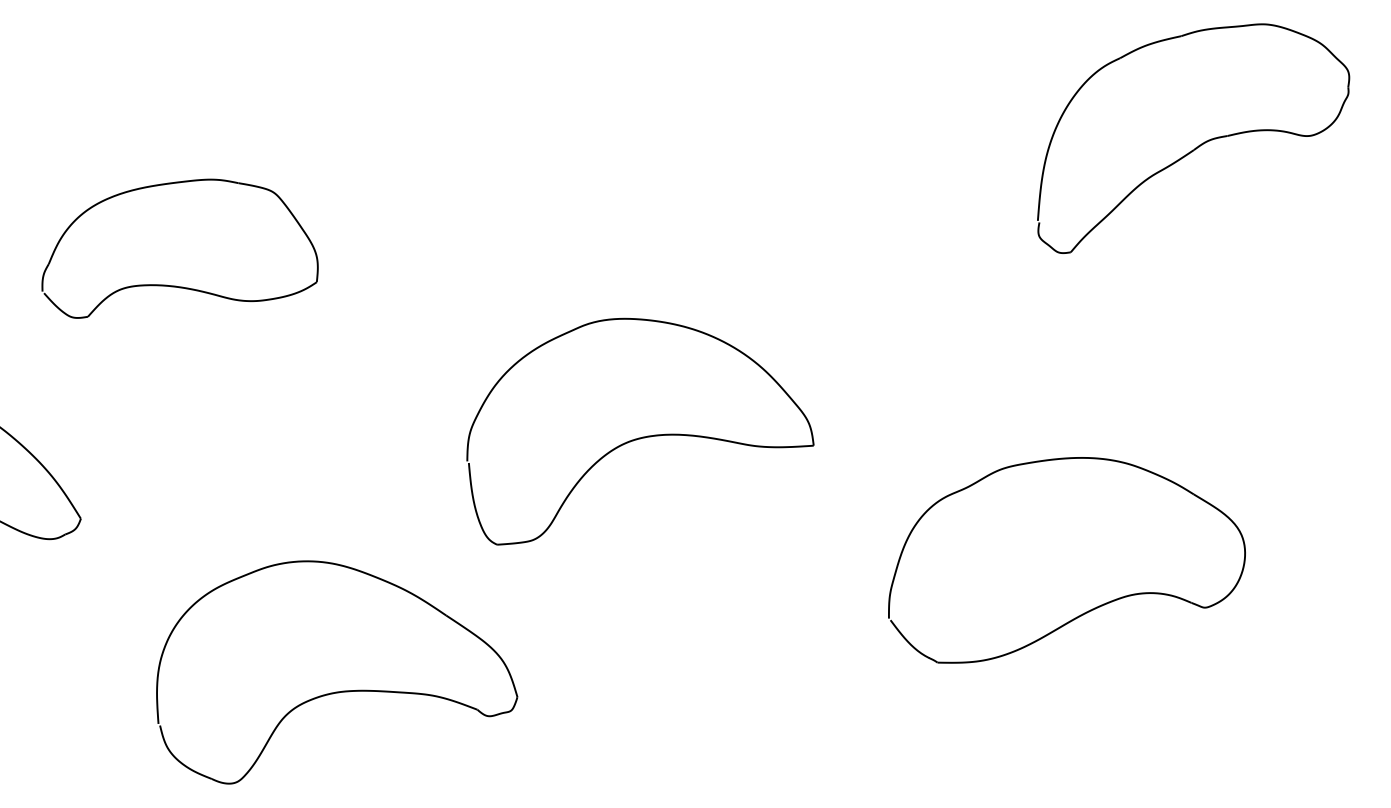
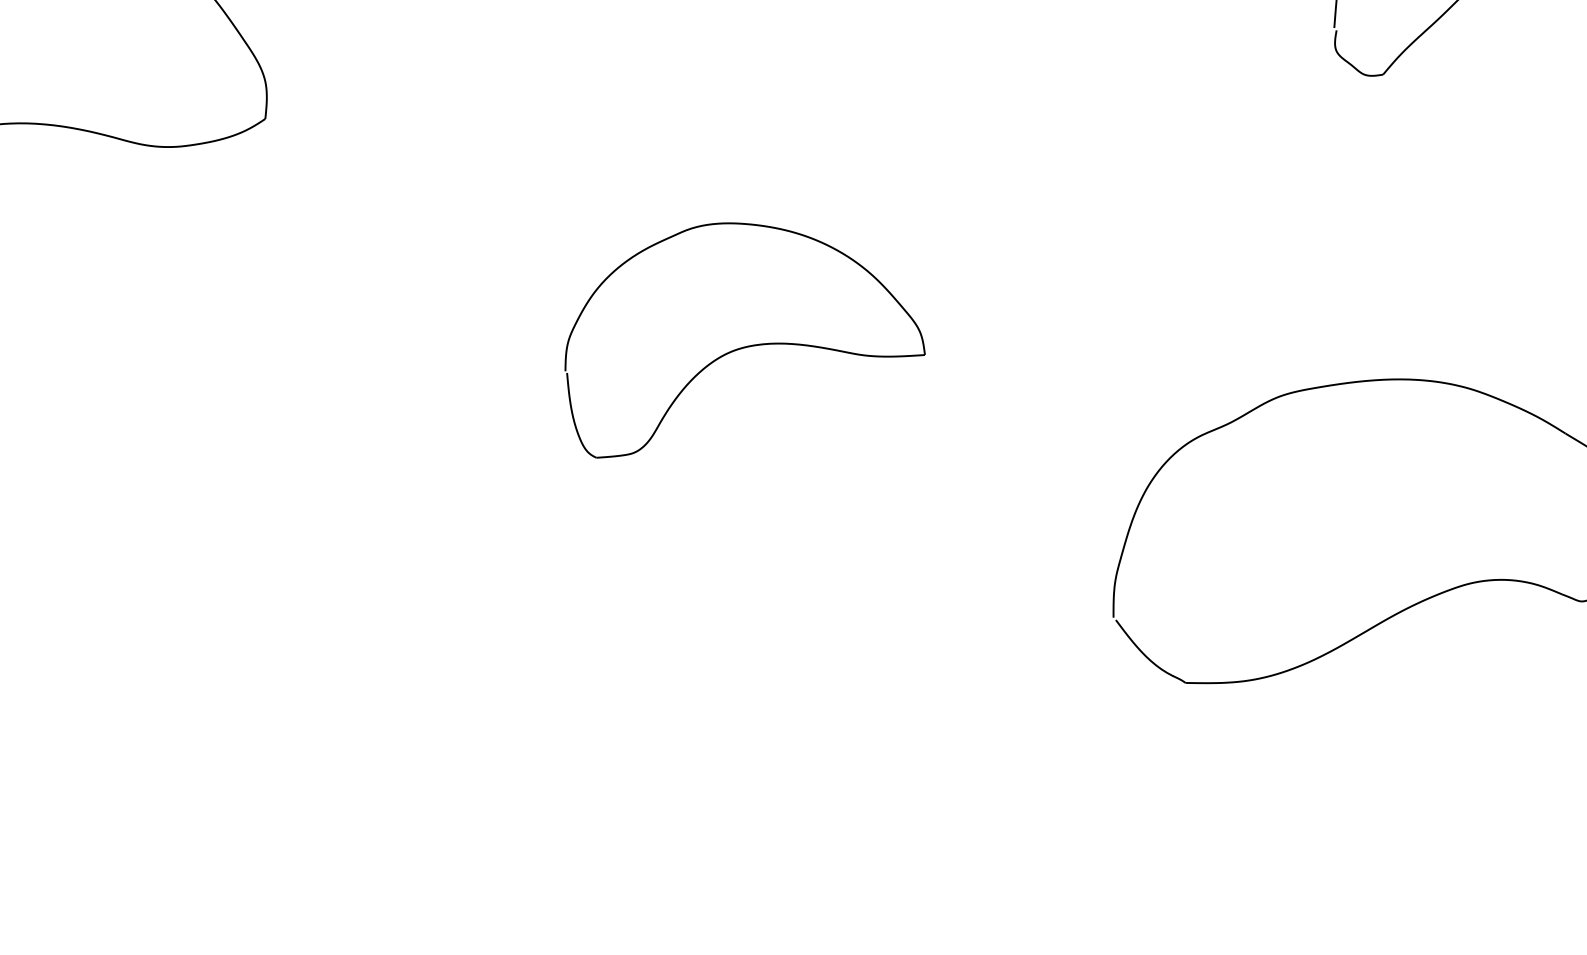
part: (640, 431) -> (745, 340), size x0.7
part: (342, 690) -> (303, 724), removed

